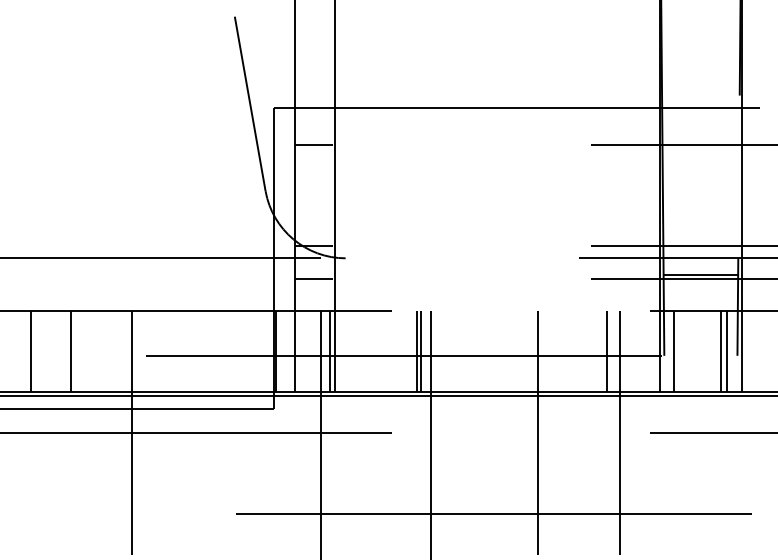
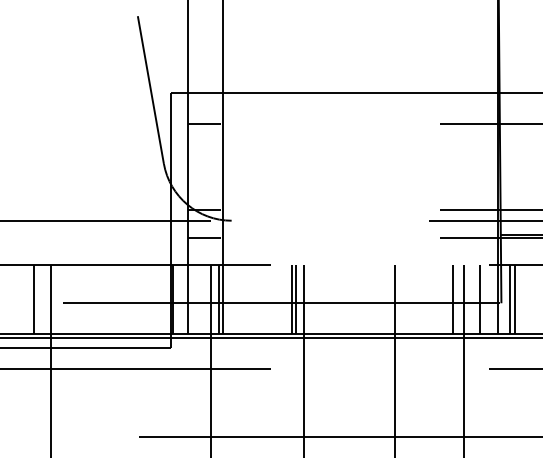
line: (112, 351) -> (34, 299), added
line: (639, 351) -> (480, 299), added
line: (680, 351) -> (515, 299), added

